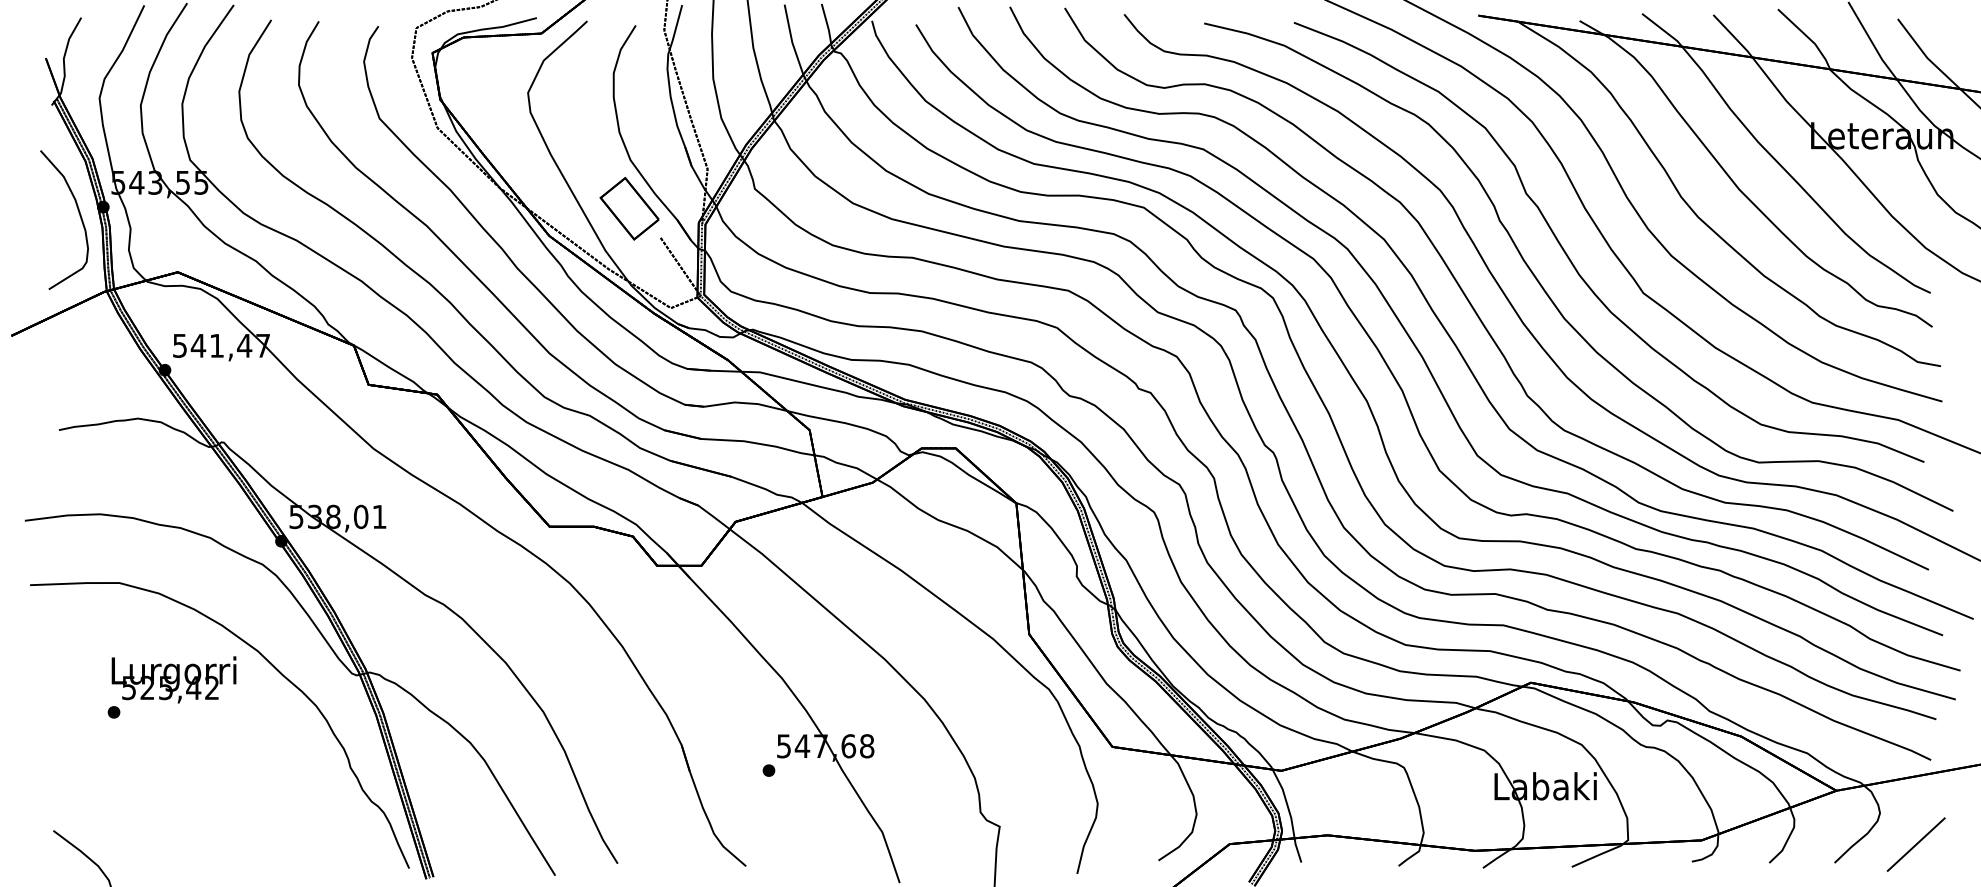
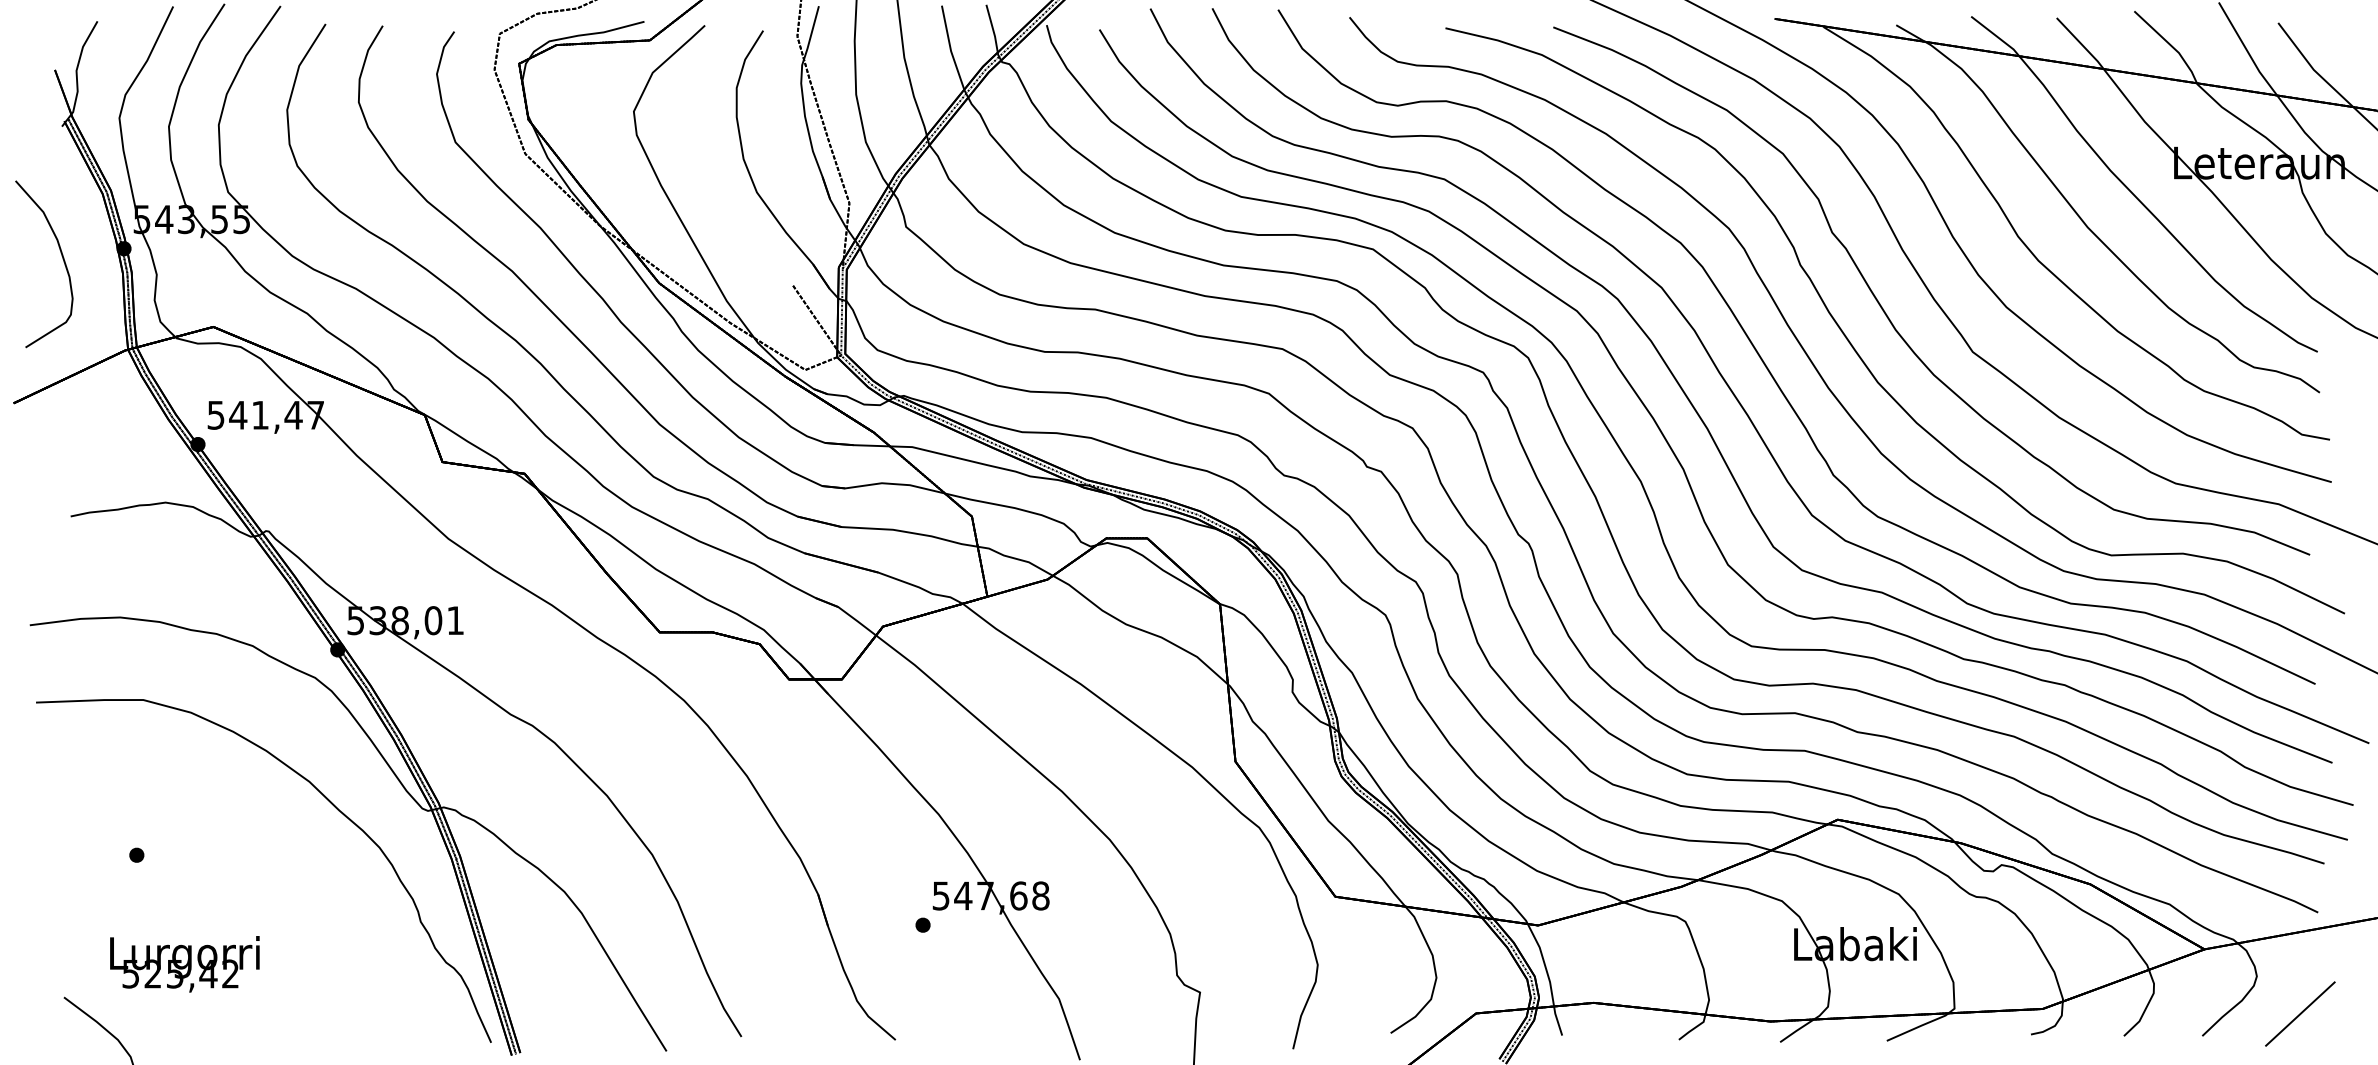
part: (629, 208) -> (755, 250), removed
curve: (79, 216) -> (62, 259), moved
text: (173, 680) -> (184, 964), moved

